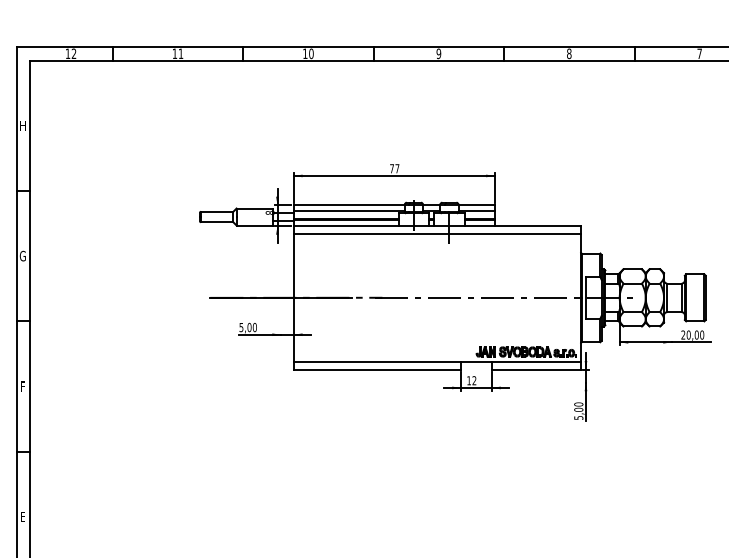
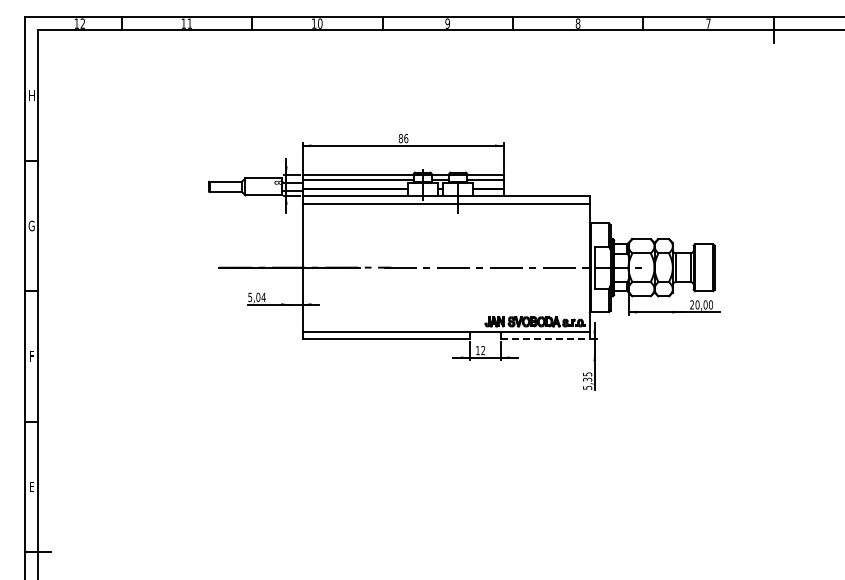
text: (394, 168) -> (403, 138), 77 -> 86
text: (254, 326) -> (263, 296), 5,00 -> 5,04
line: (536, 369) -> (545, 339), solid -> dashed
text: (578, 406) -> (587, 376), 5,00 -> 5,35

